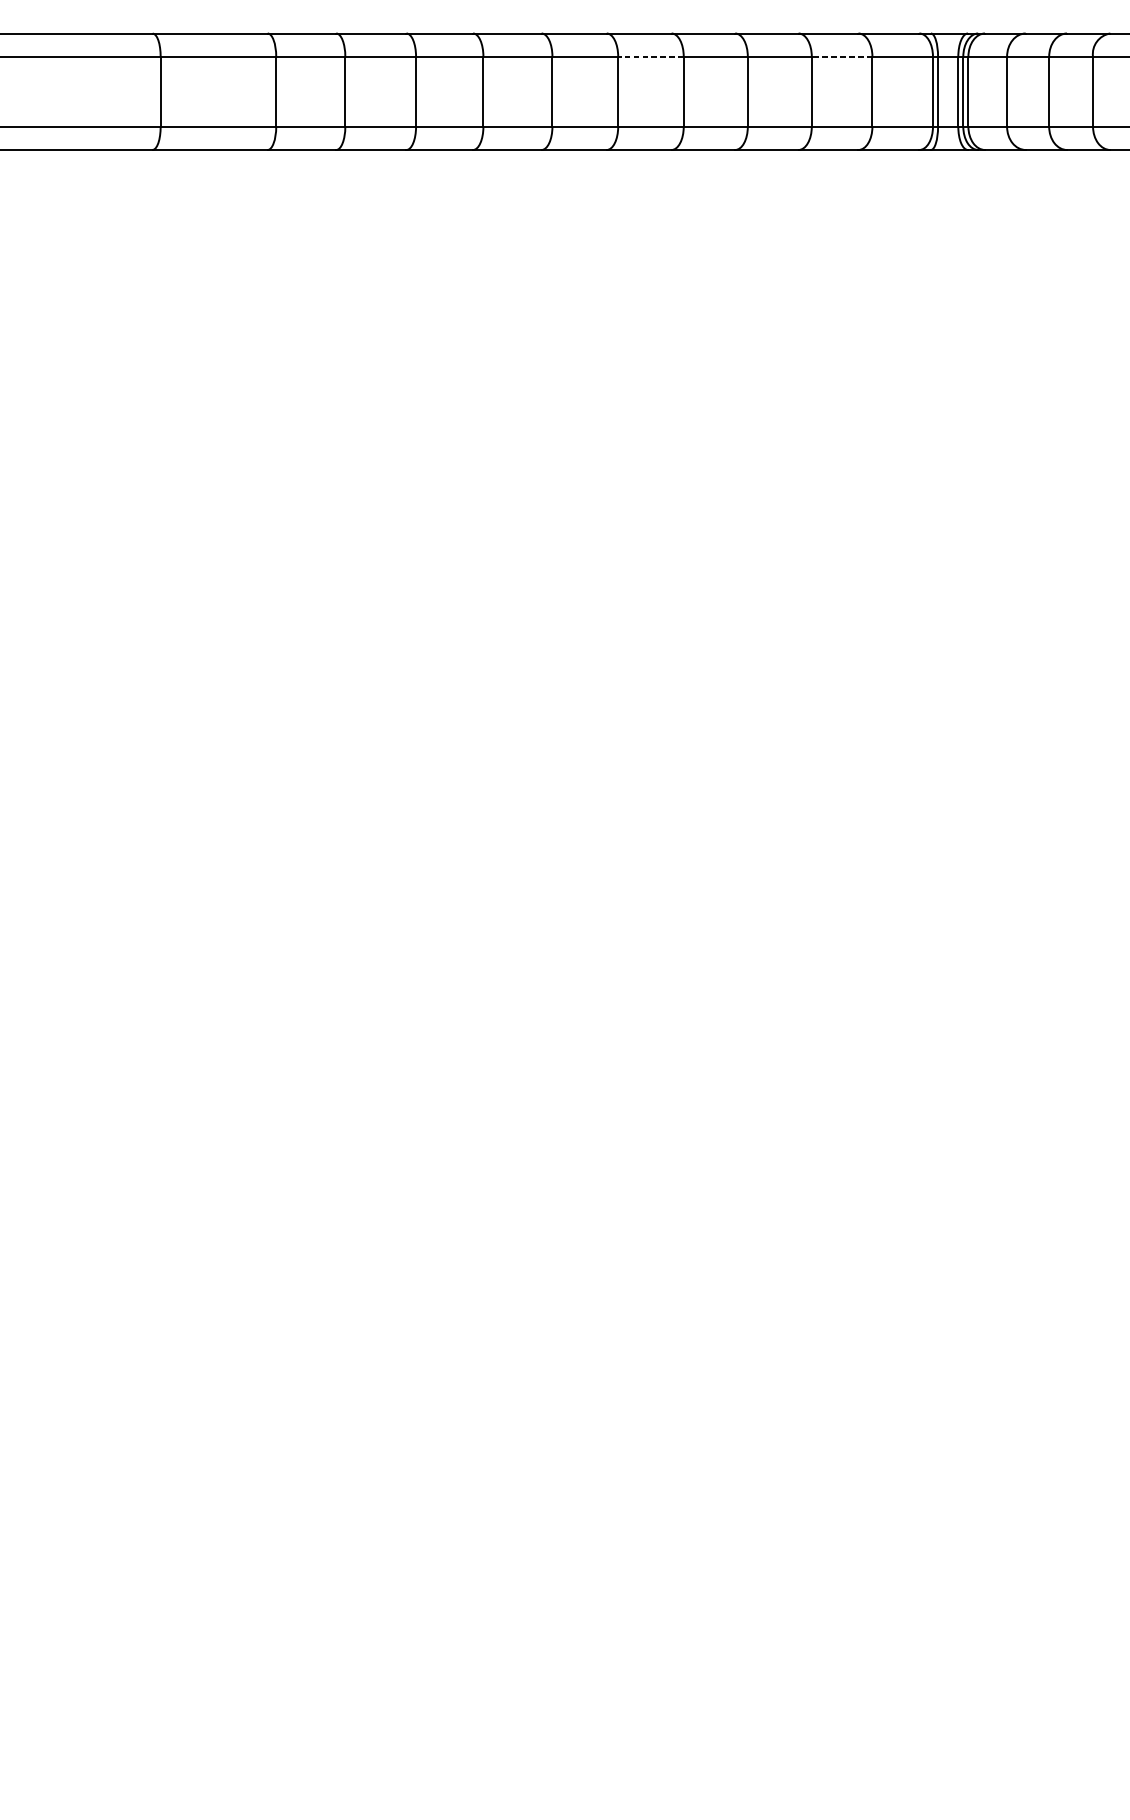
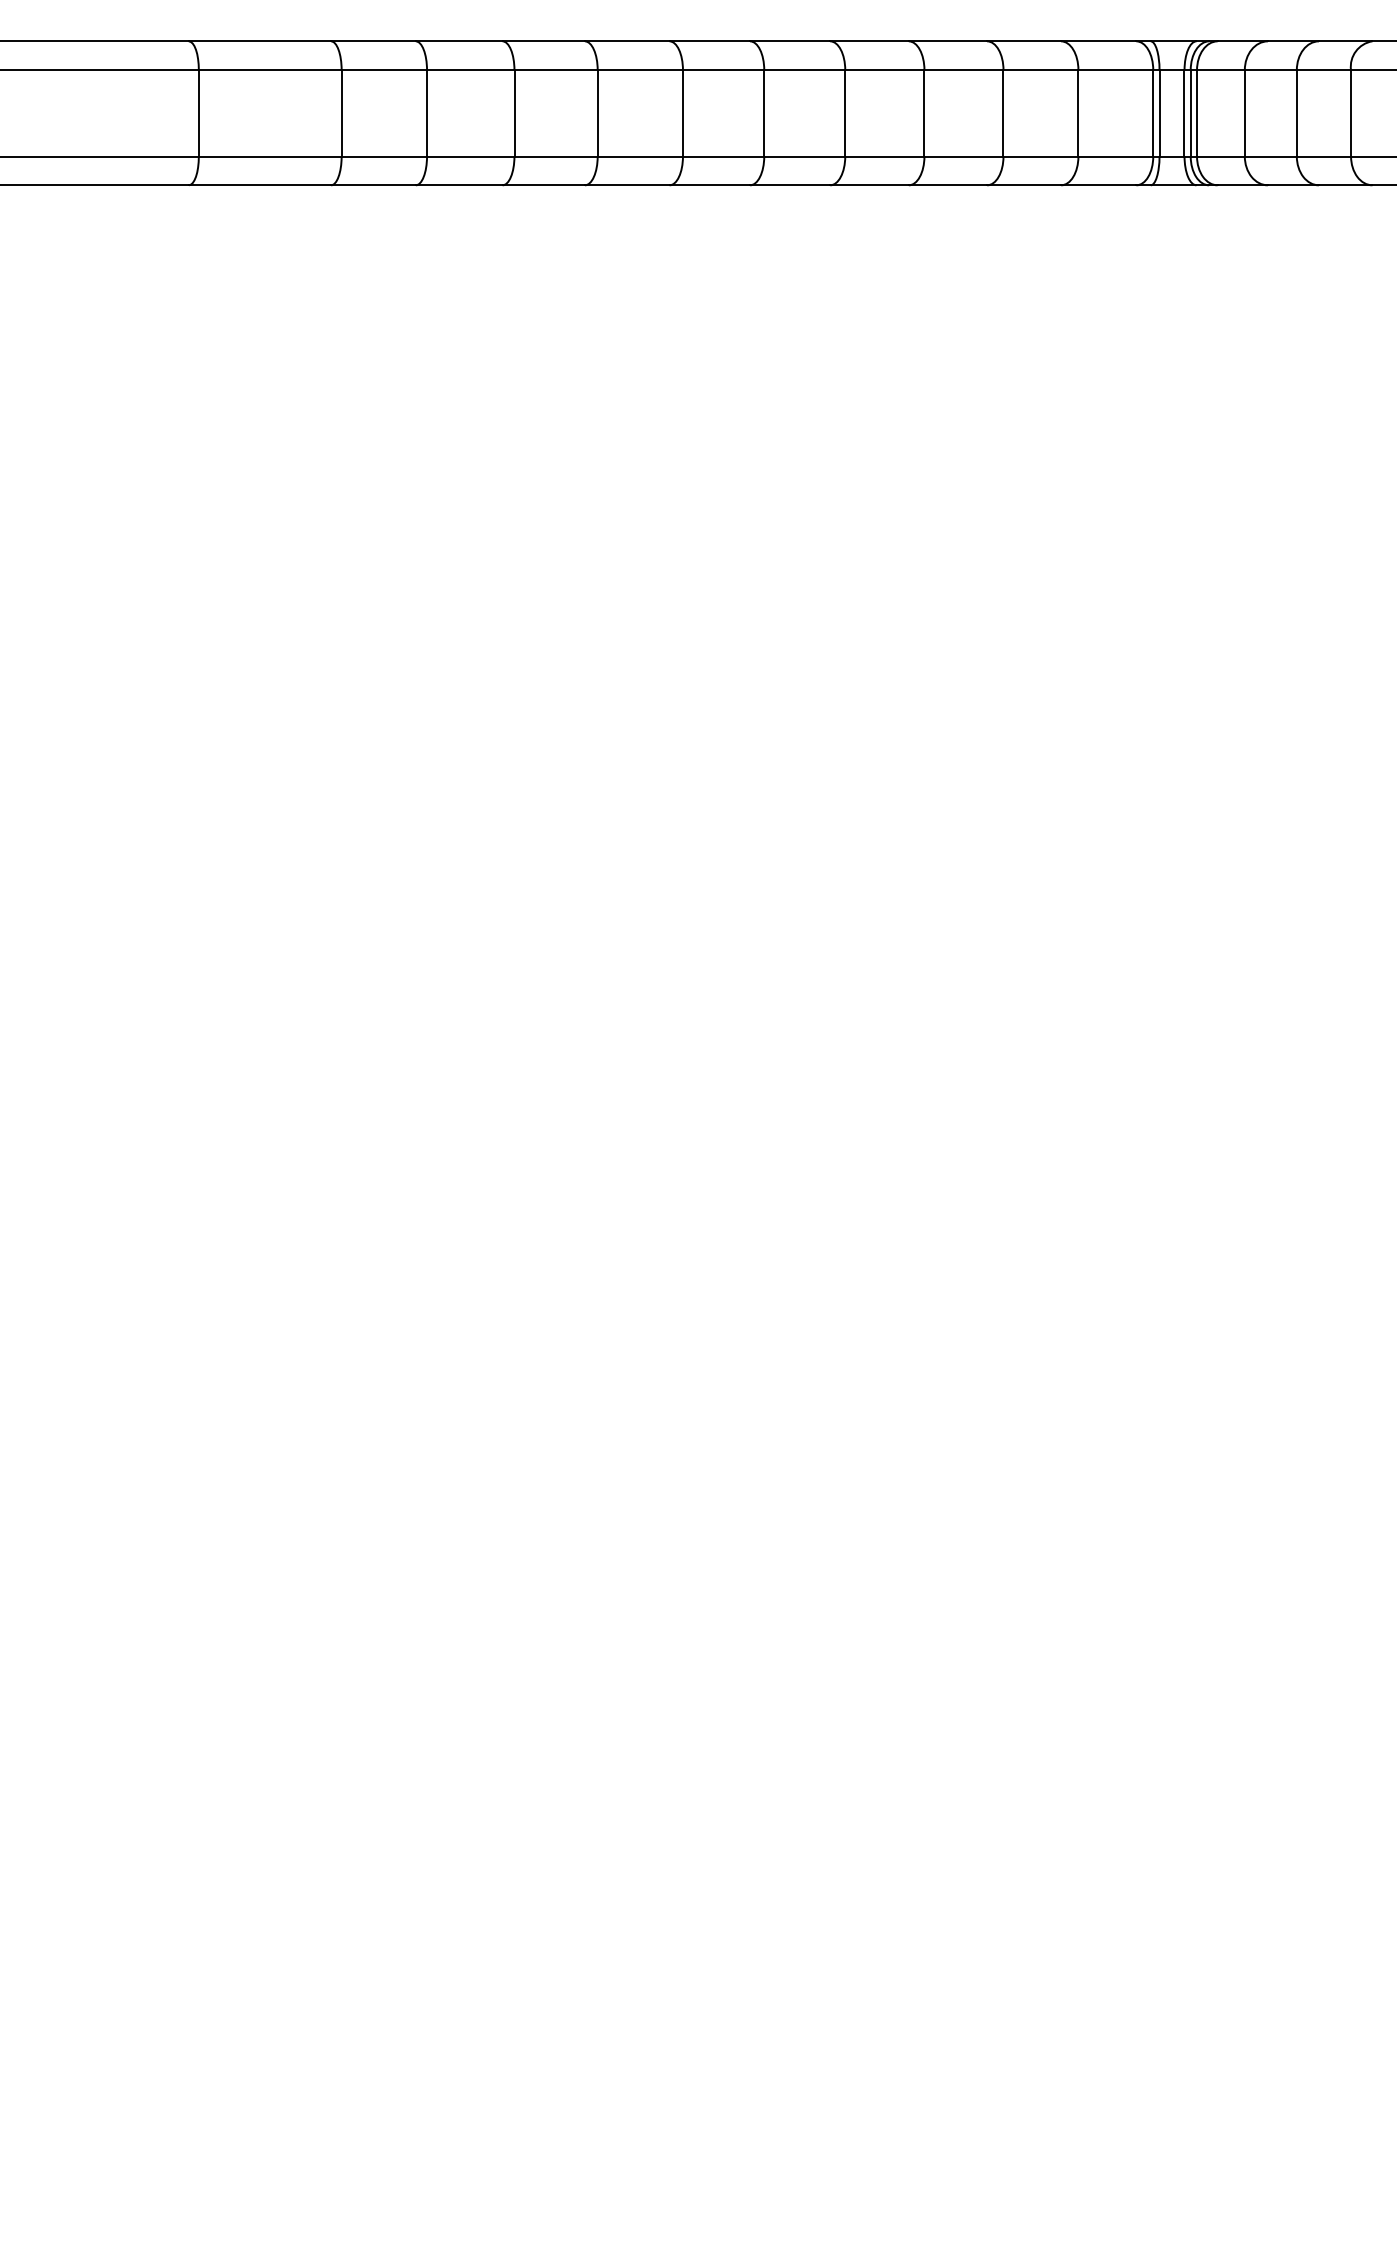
line: (650, 57) -> (804, 70), dashed -> solid
line: (841, 57) -> (1040, 70), dashed -> solid

